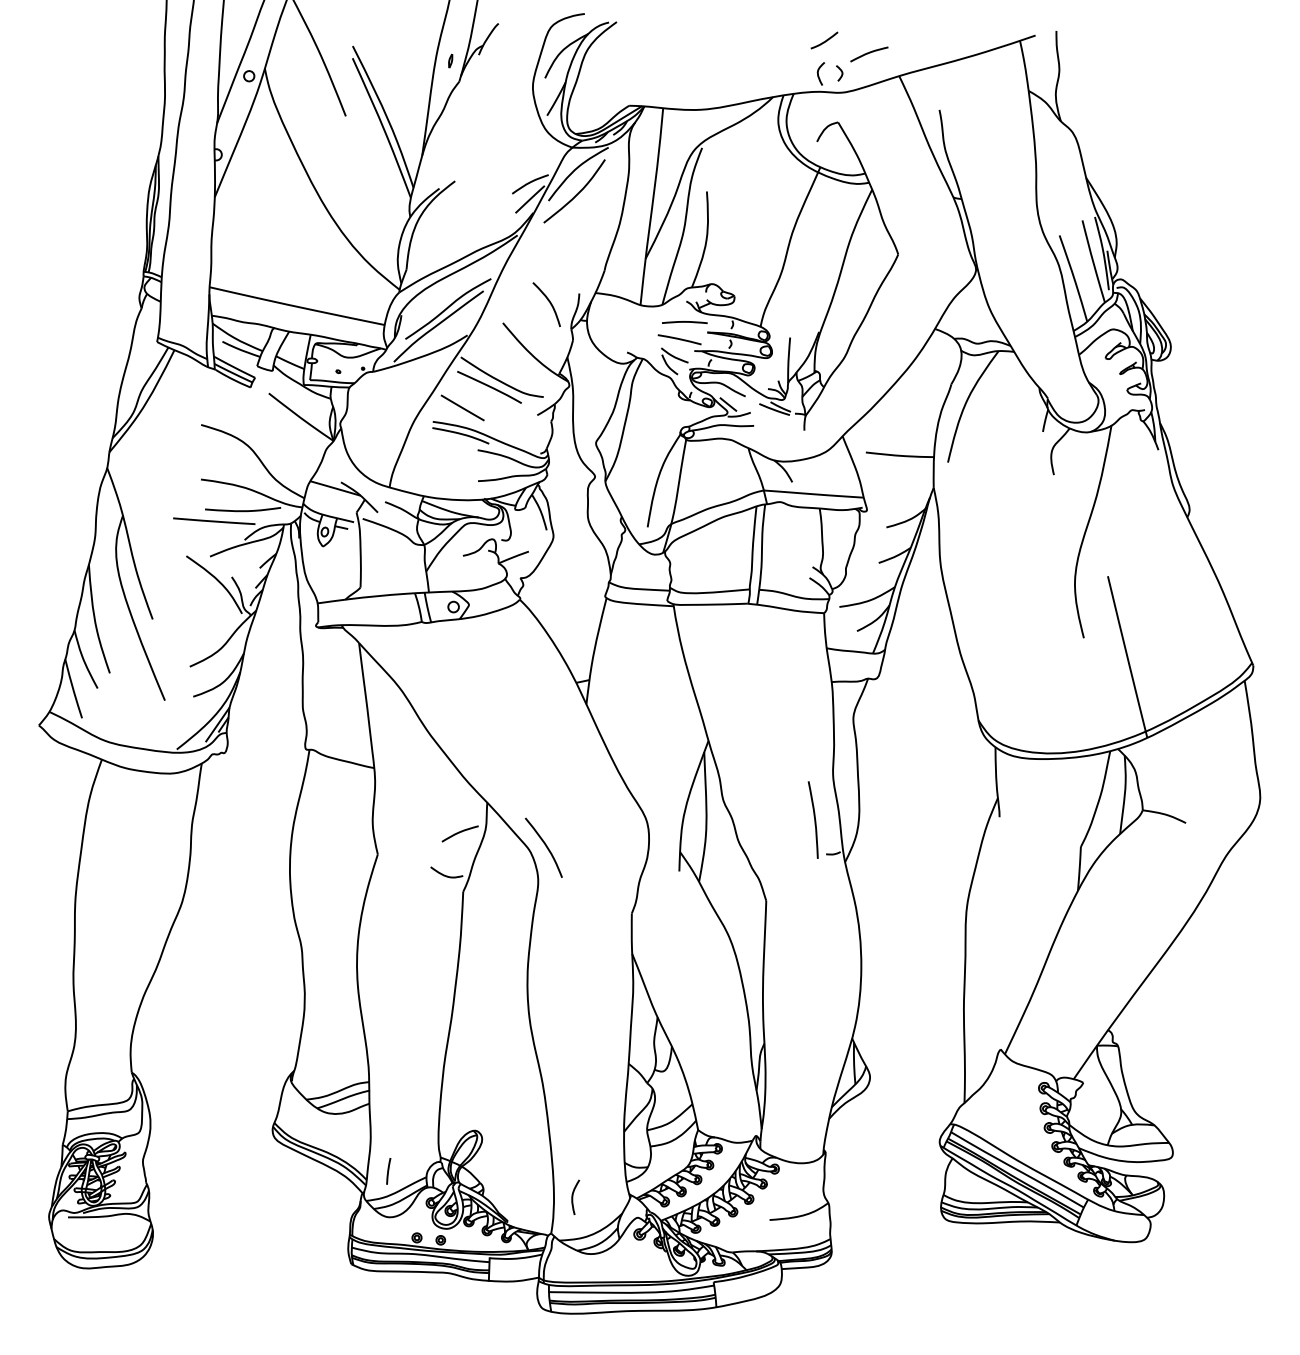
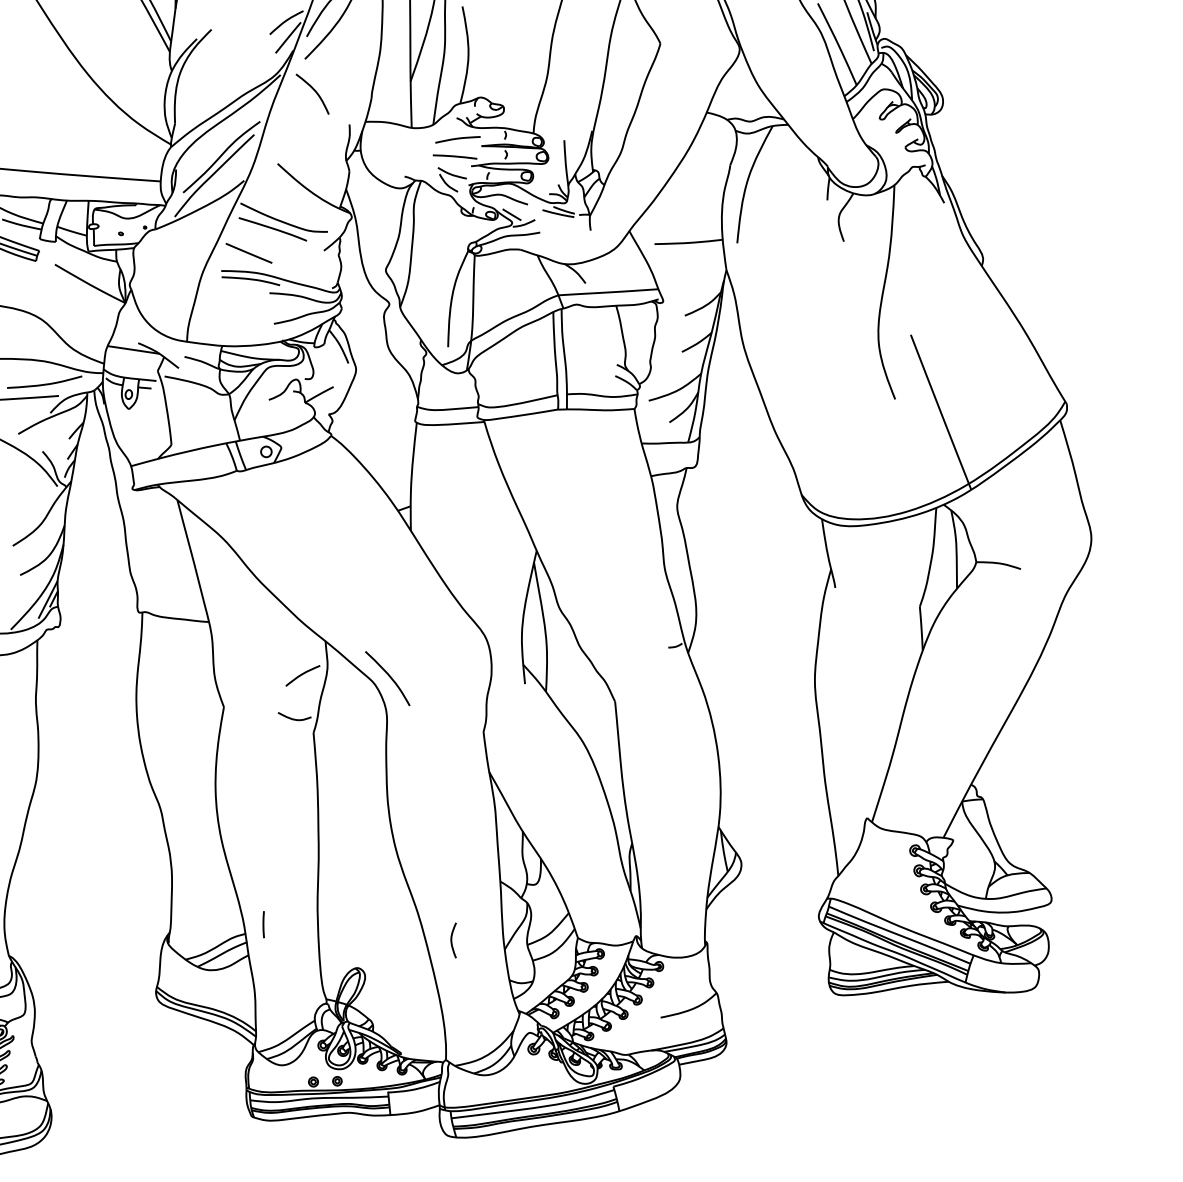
curve: (549, 303) -> (315, 92), moved
curve: (814, 819) -> (652, 614), removed
line: (388, 1171) -> (263, 924), moved
curve: (573, 1197) -> (452, 940), moved

